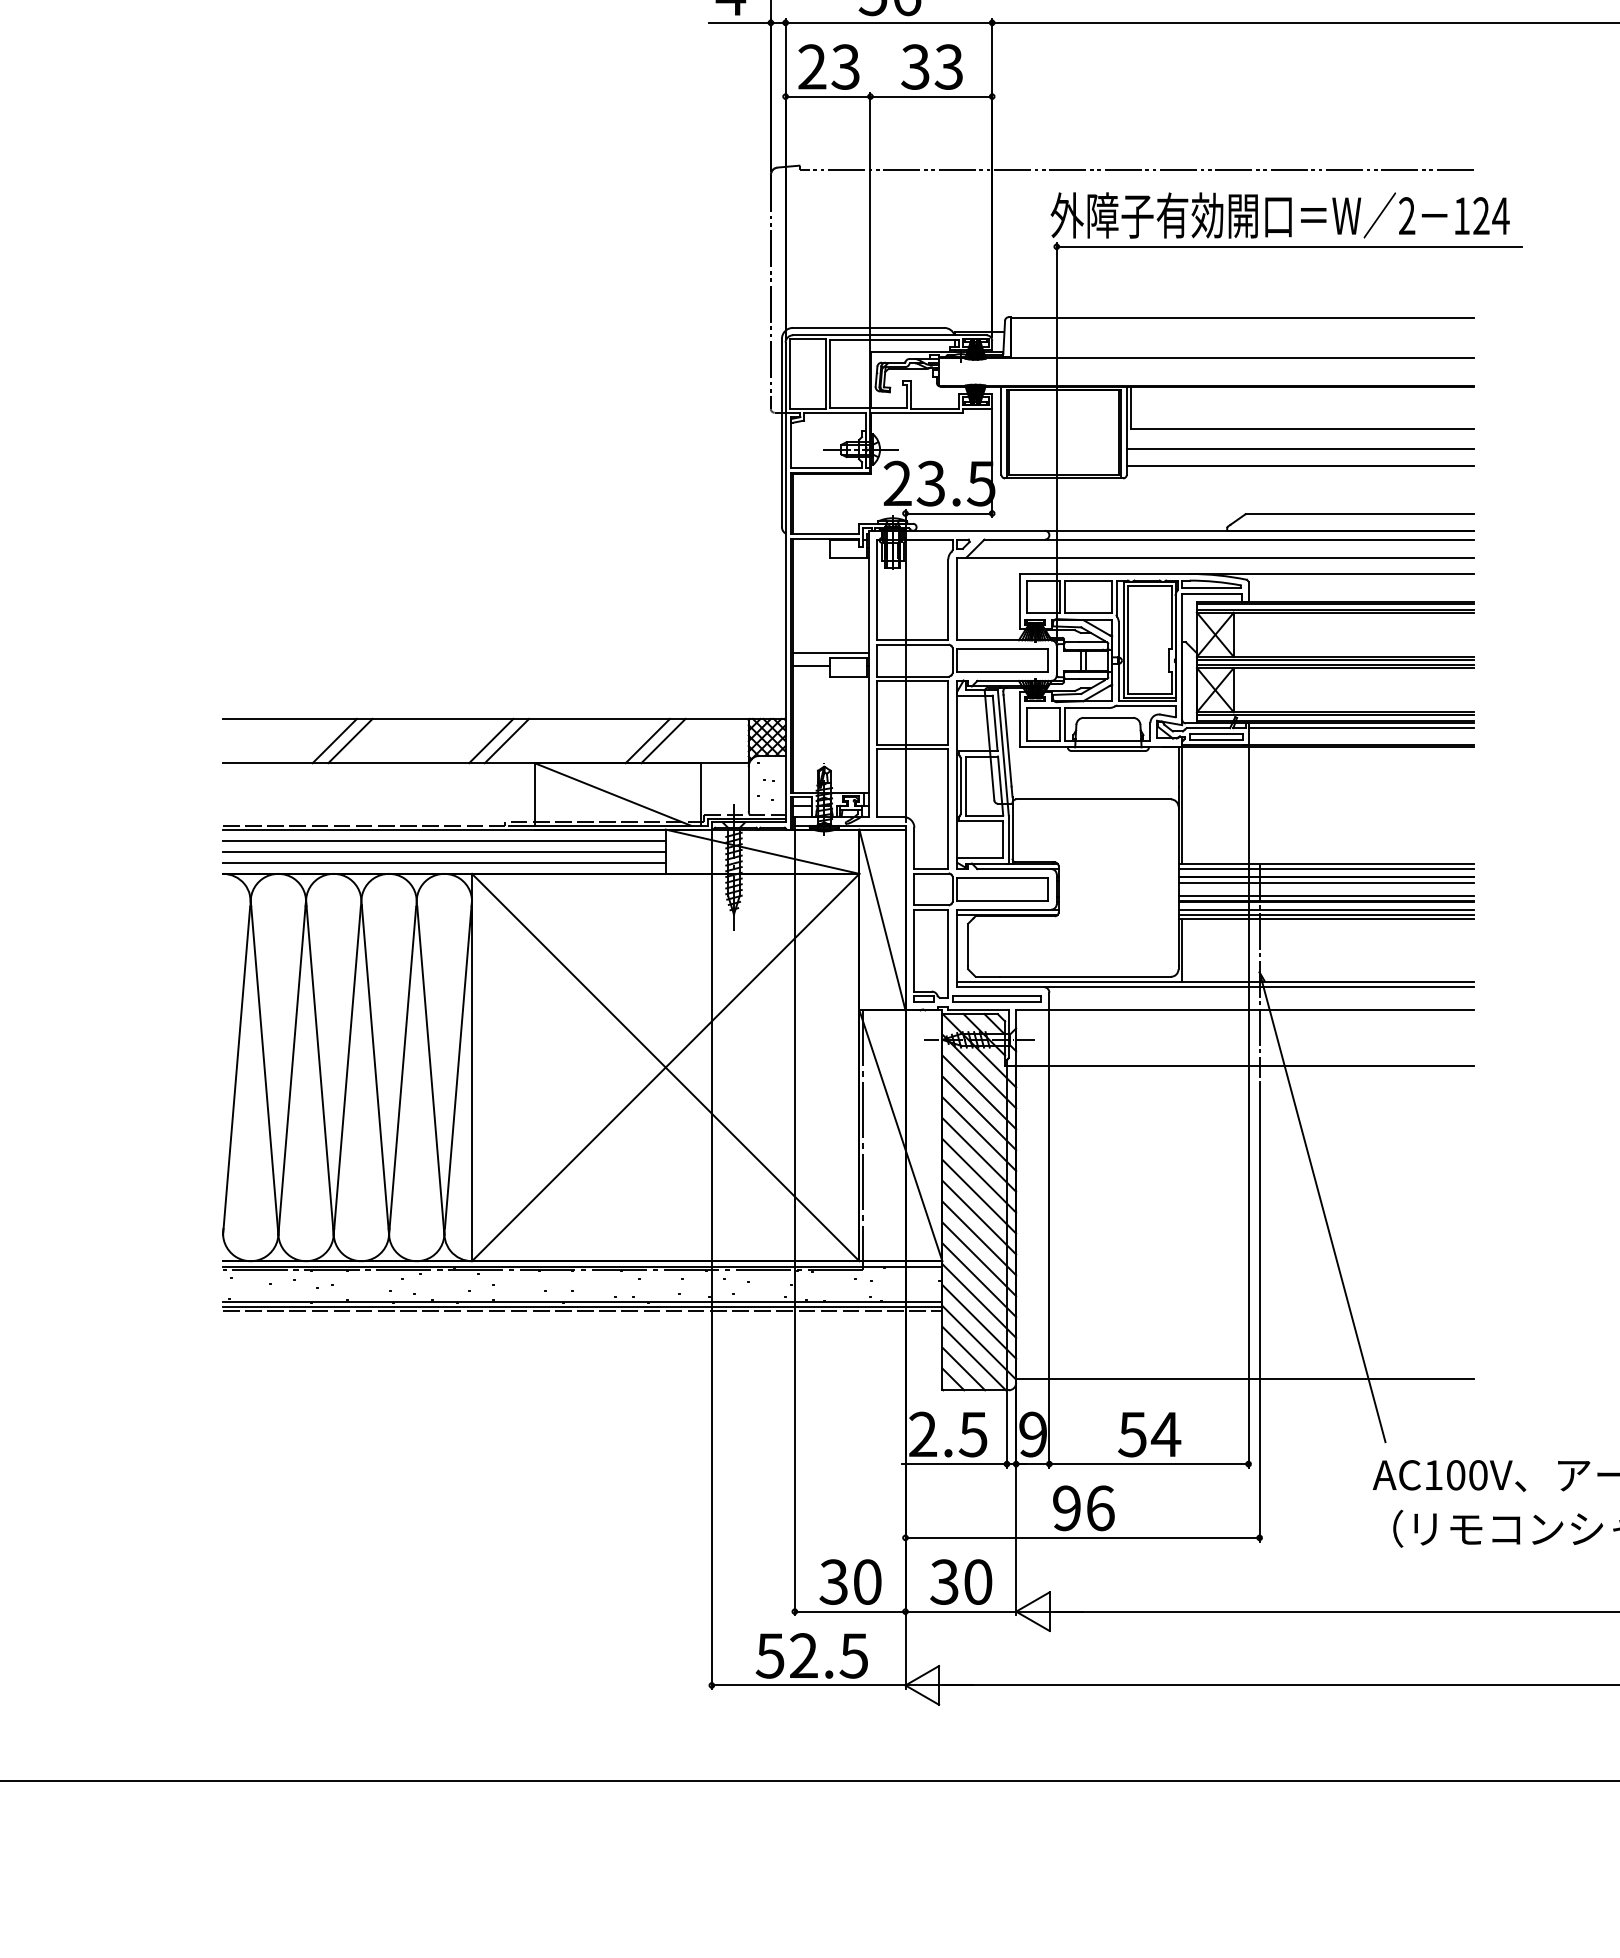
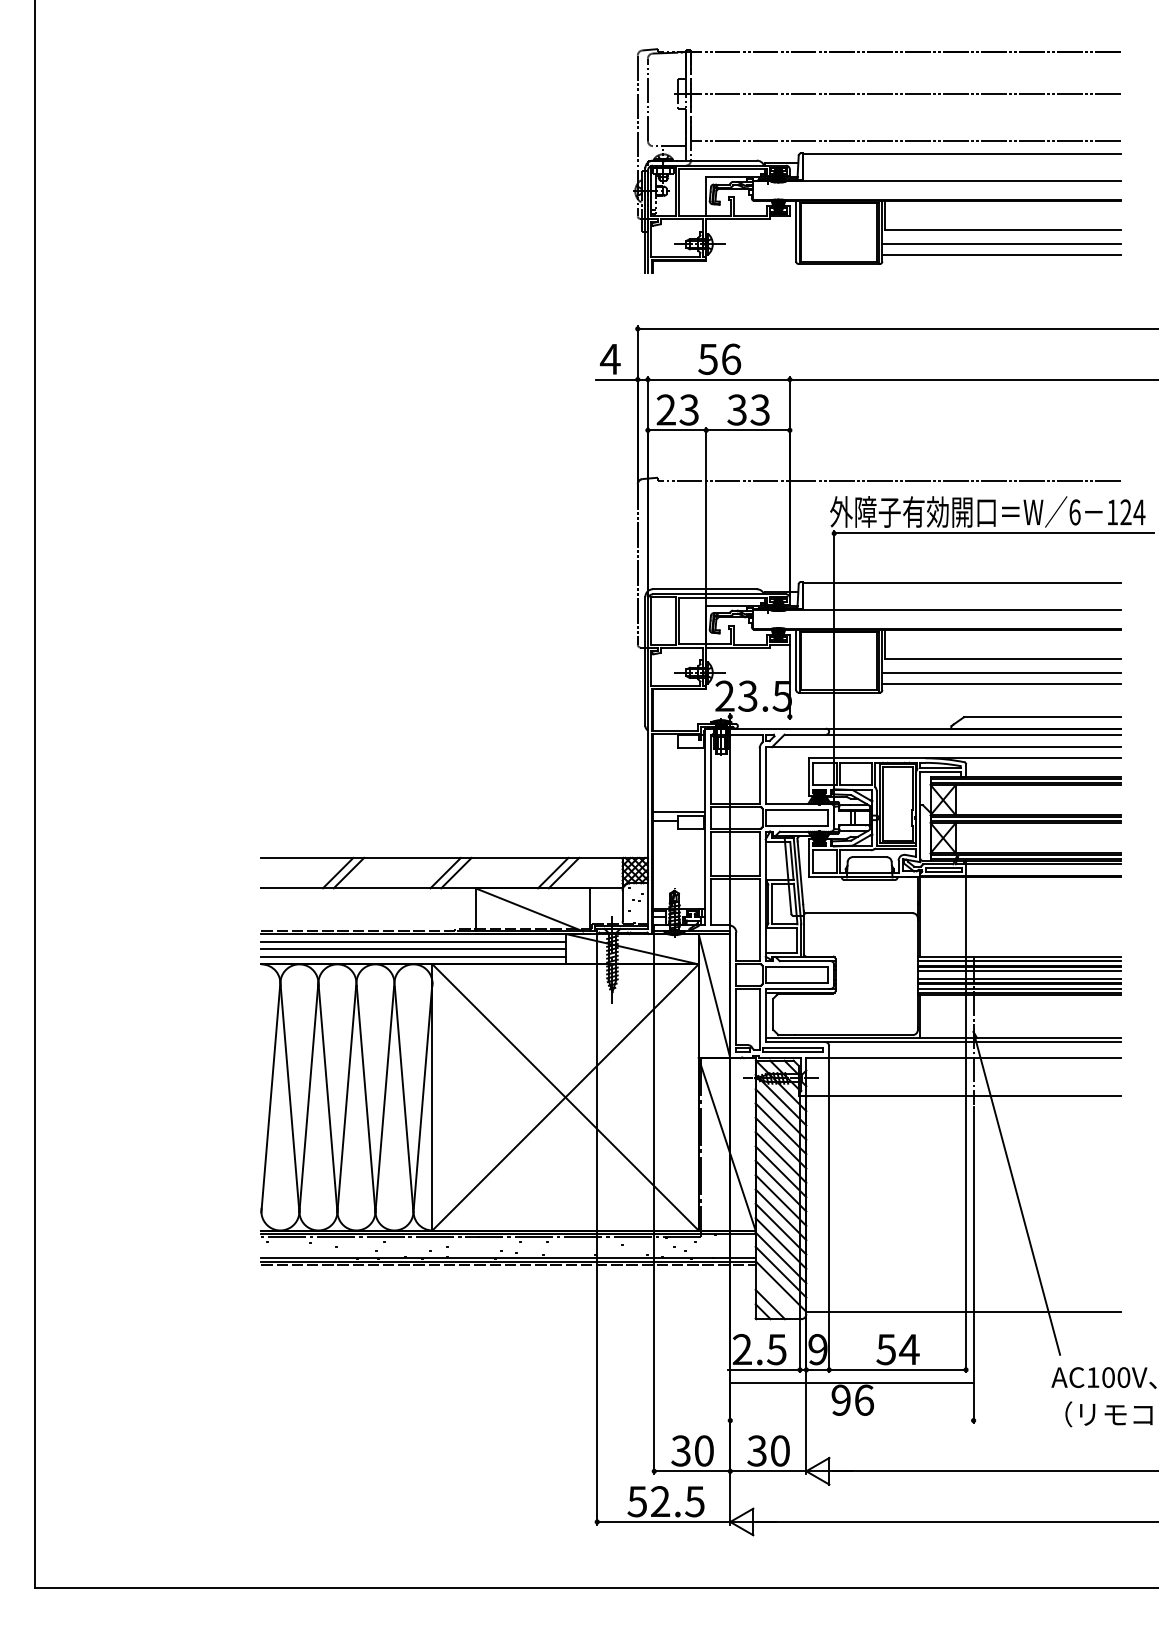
text: (1406, 216) -> (1074, 512), 2 -> 6
line: (948, 513) -> (759, 716), removed
line: (974, 1358) -> (777, 1297), removed
line: (1081, 1537) -> (851, 1382), moved

